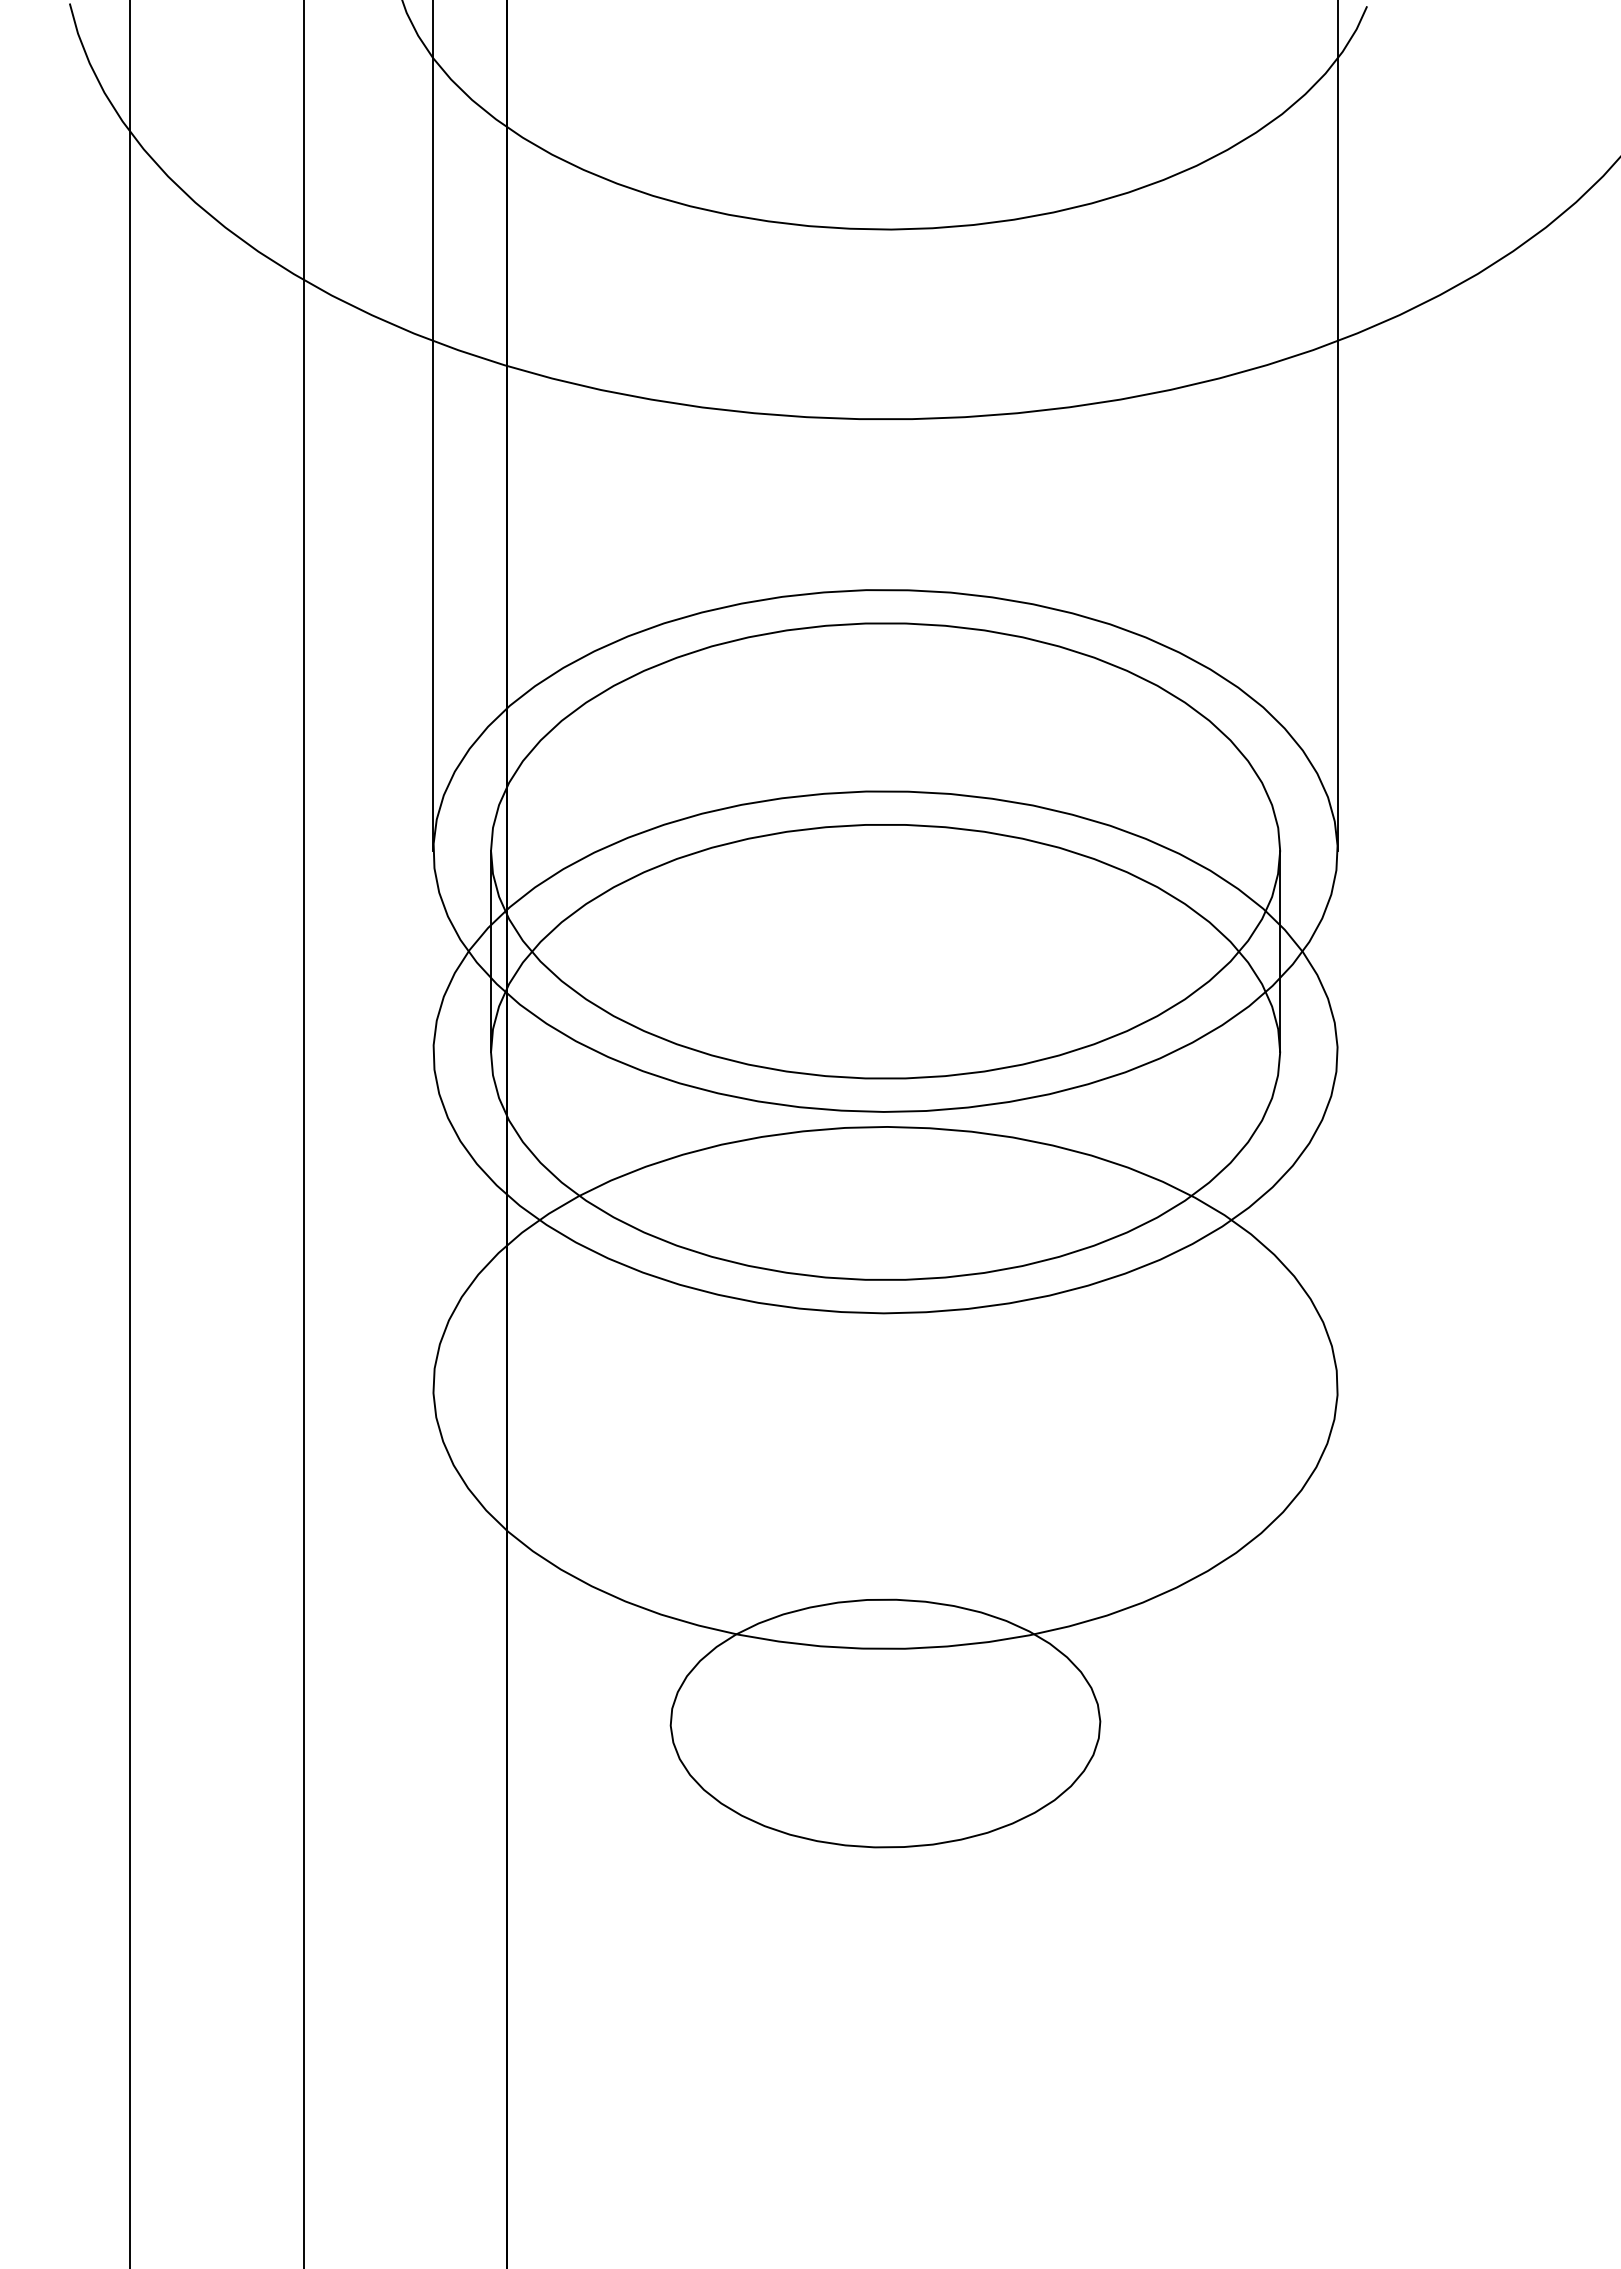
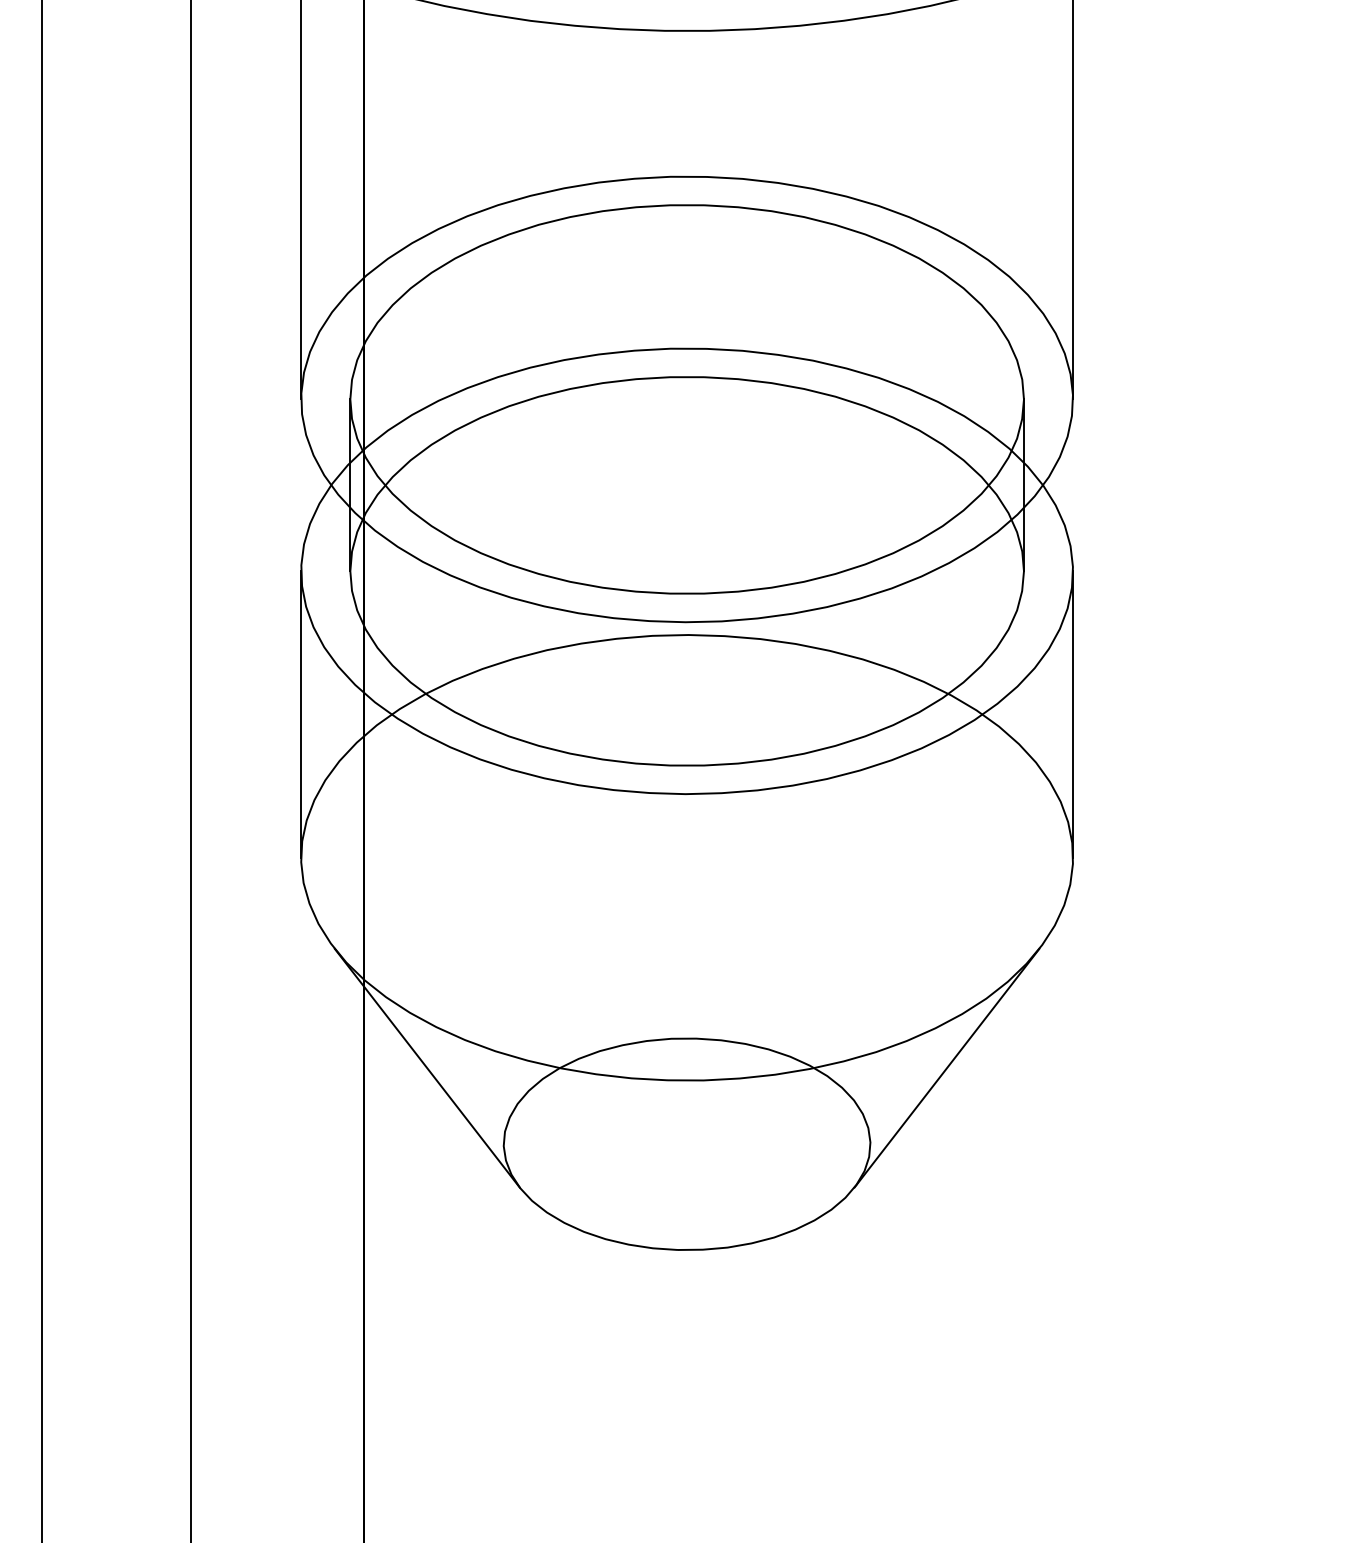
line: (433, 1220) -> (301, 714), added
line: (1337, 1220) -> (1072, 714), added
line: (580, 1634) -> (426, 1068), added
line: (1189, 1634) -> (946, 1068), added

